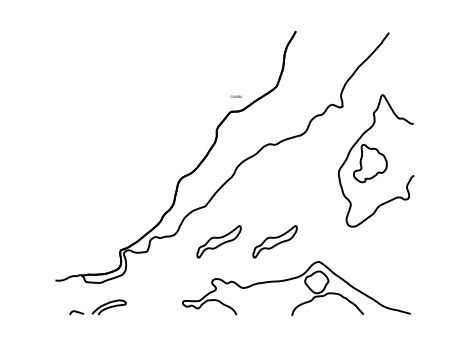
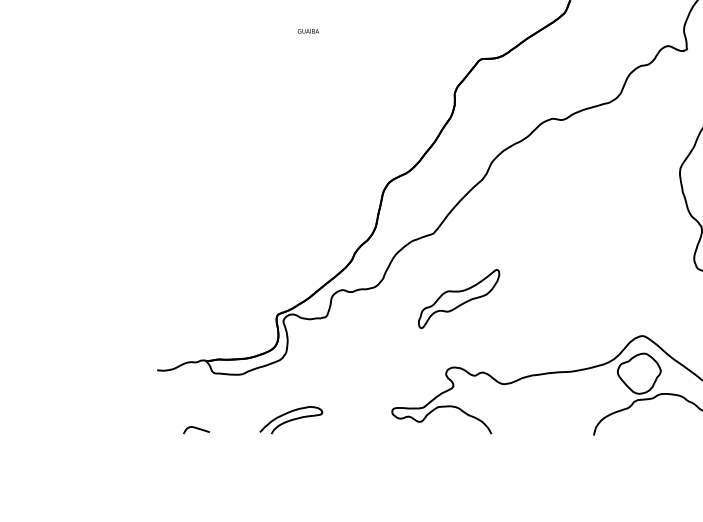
text: (235, 96) -> (306, 30), moved
part: (274, 241) -> (561, 298), removed
curve: (108, 307) -> (290, 420), moved

